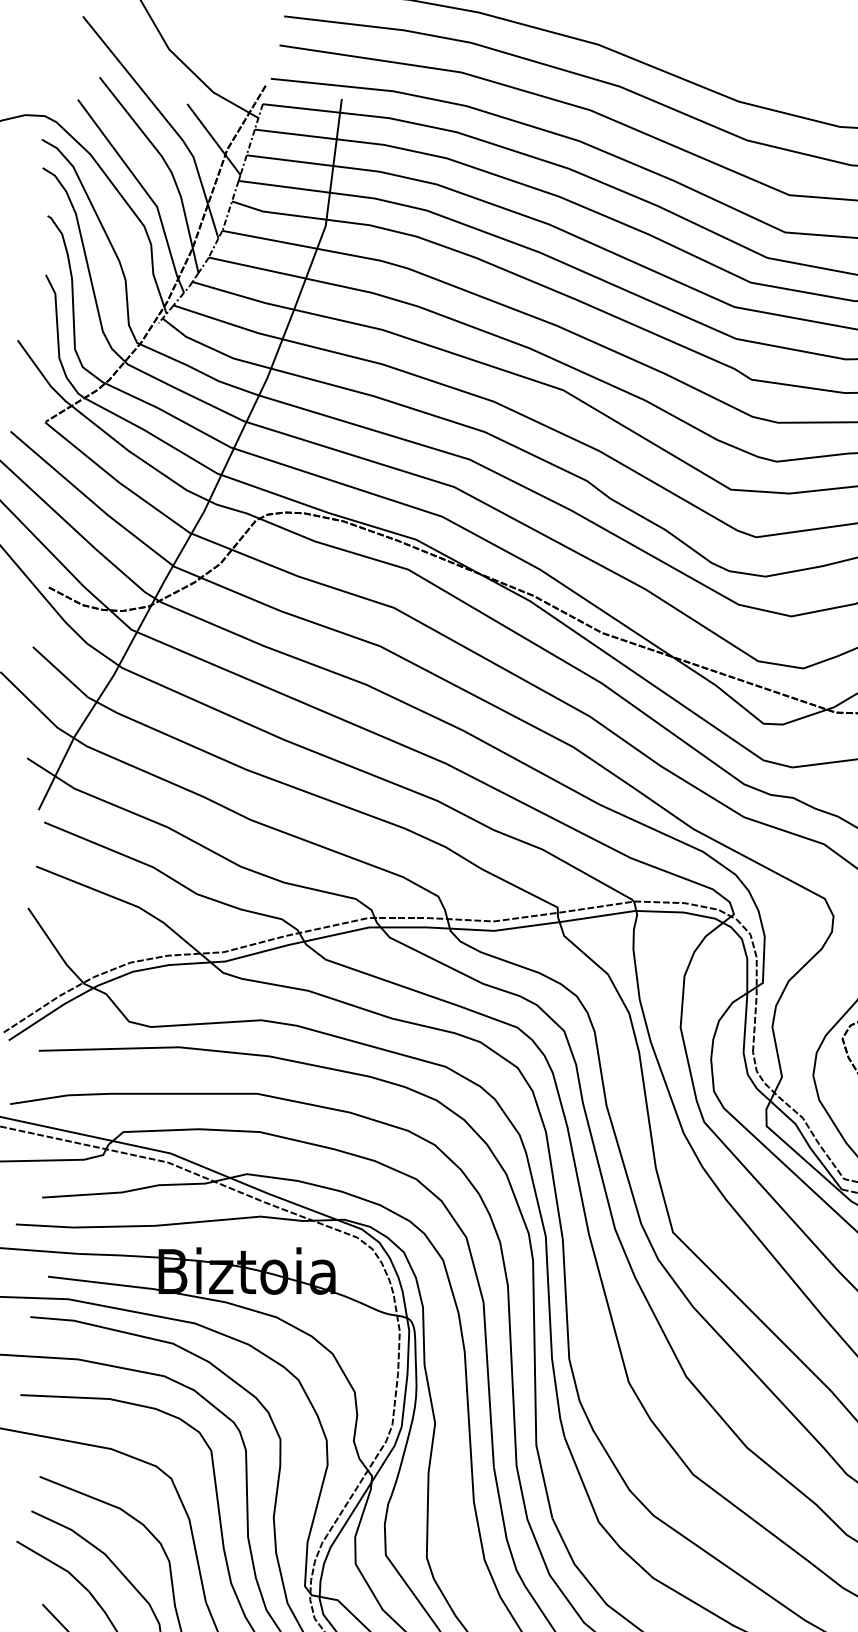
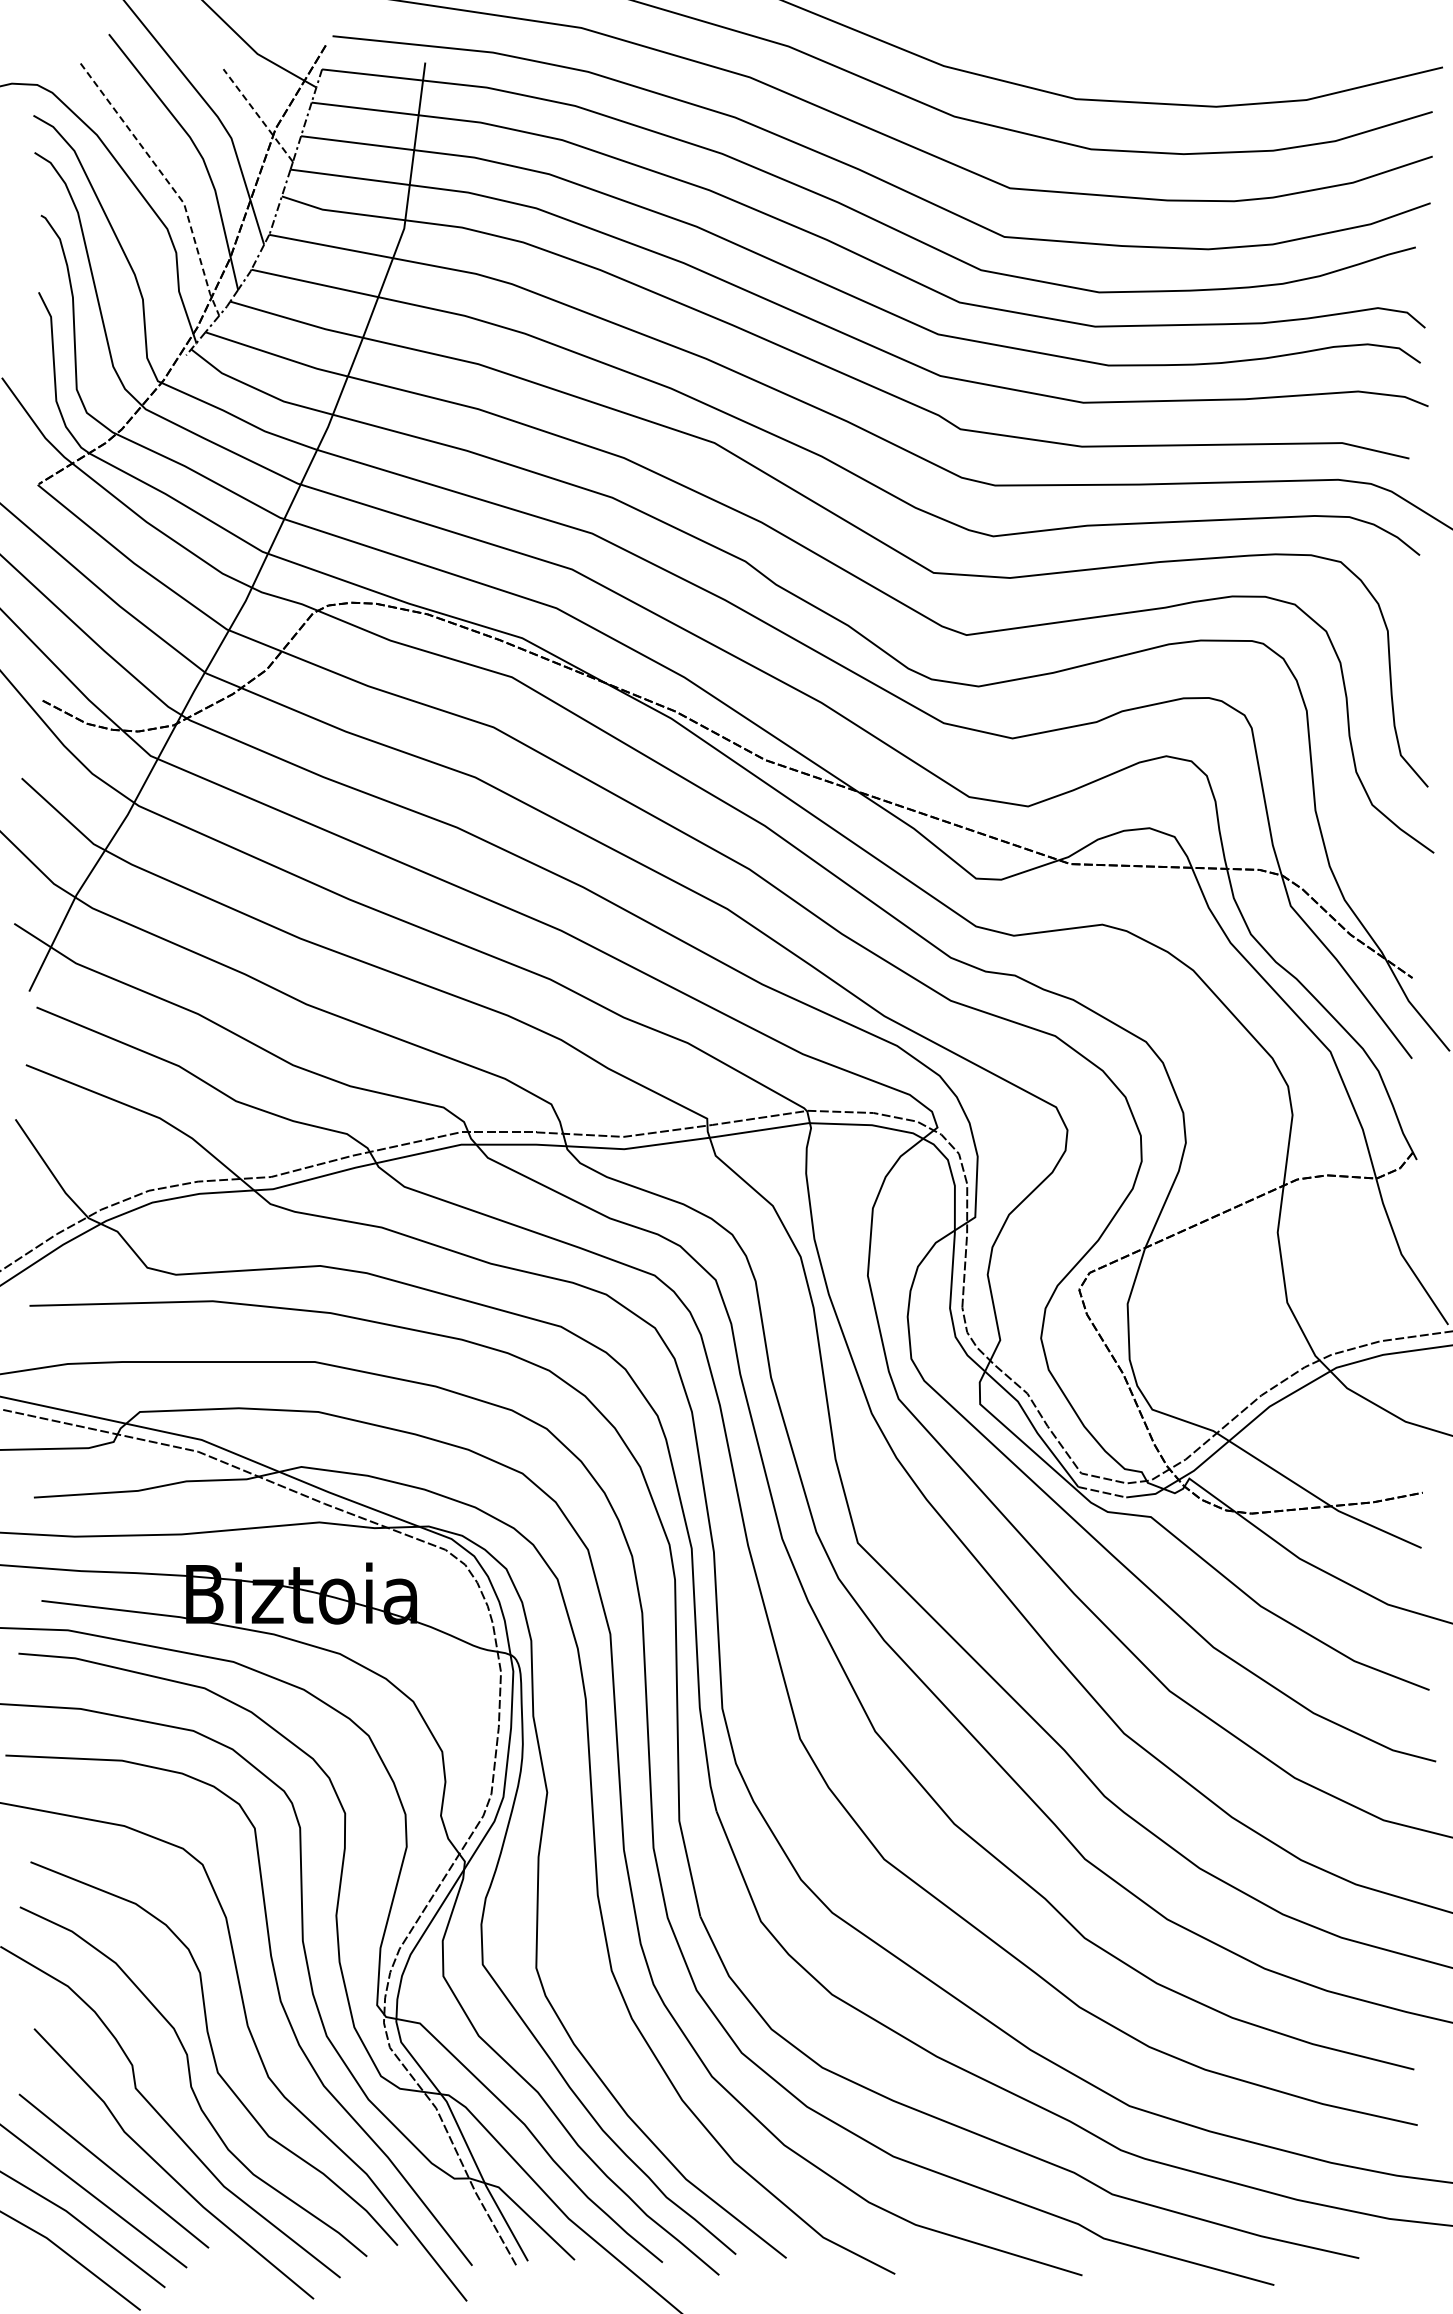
line: (214, 139) -> (258, 115), solid -> dashed
line: (145, 190) -> (168, 182), solid -> dashed

